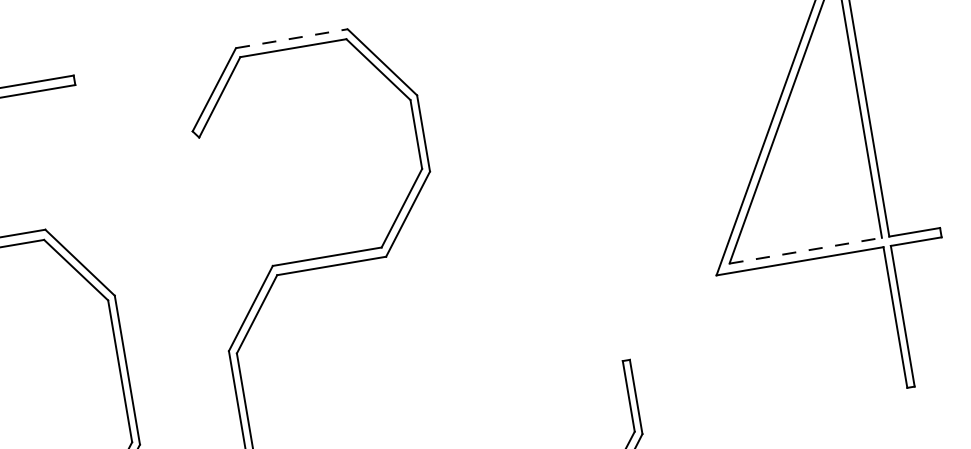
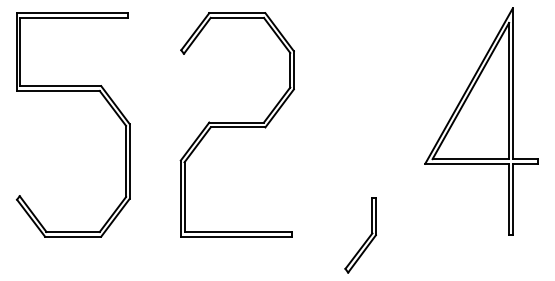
line: (292, 39) -> (237, 13), dashed -> solid
line: (807, 251) -> (471, 159), dashed -> solid

